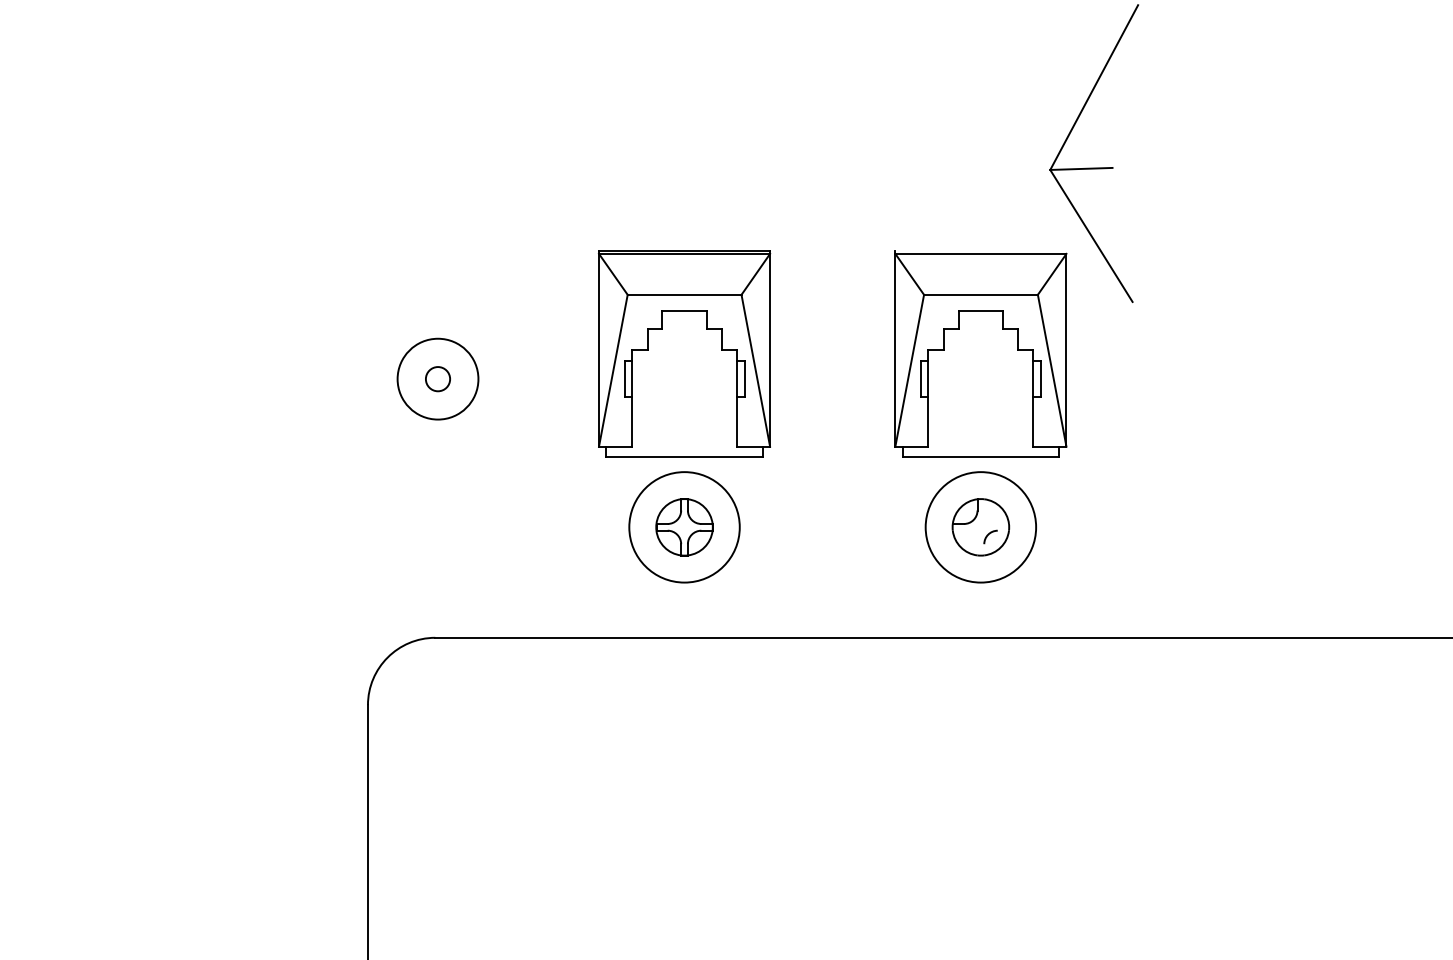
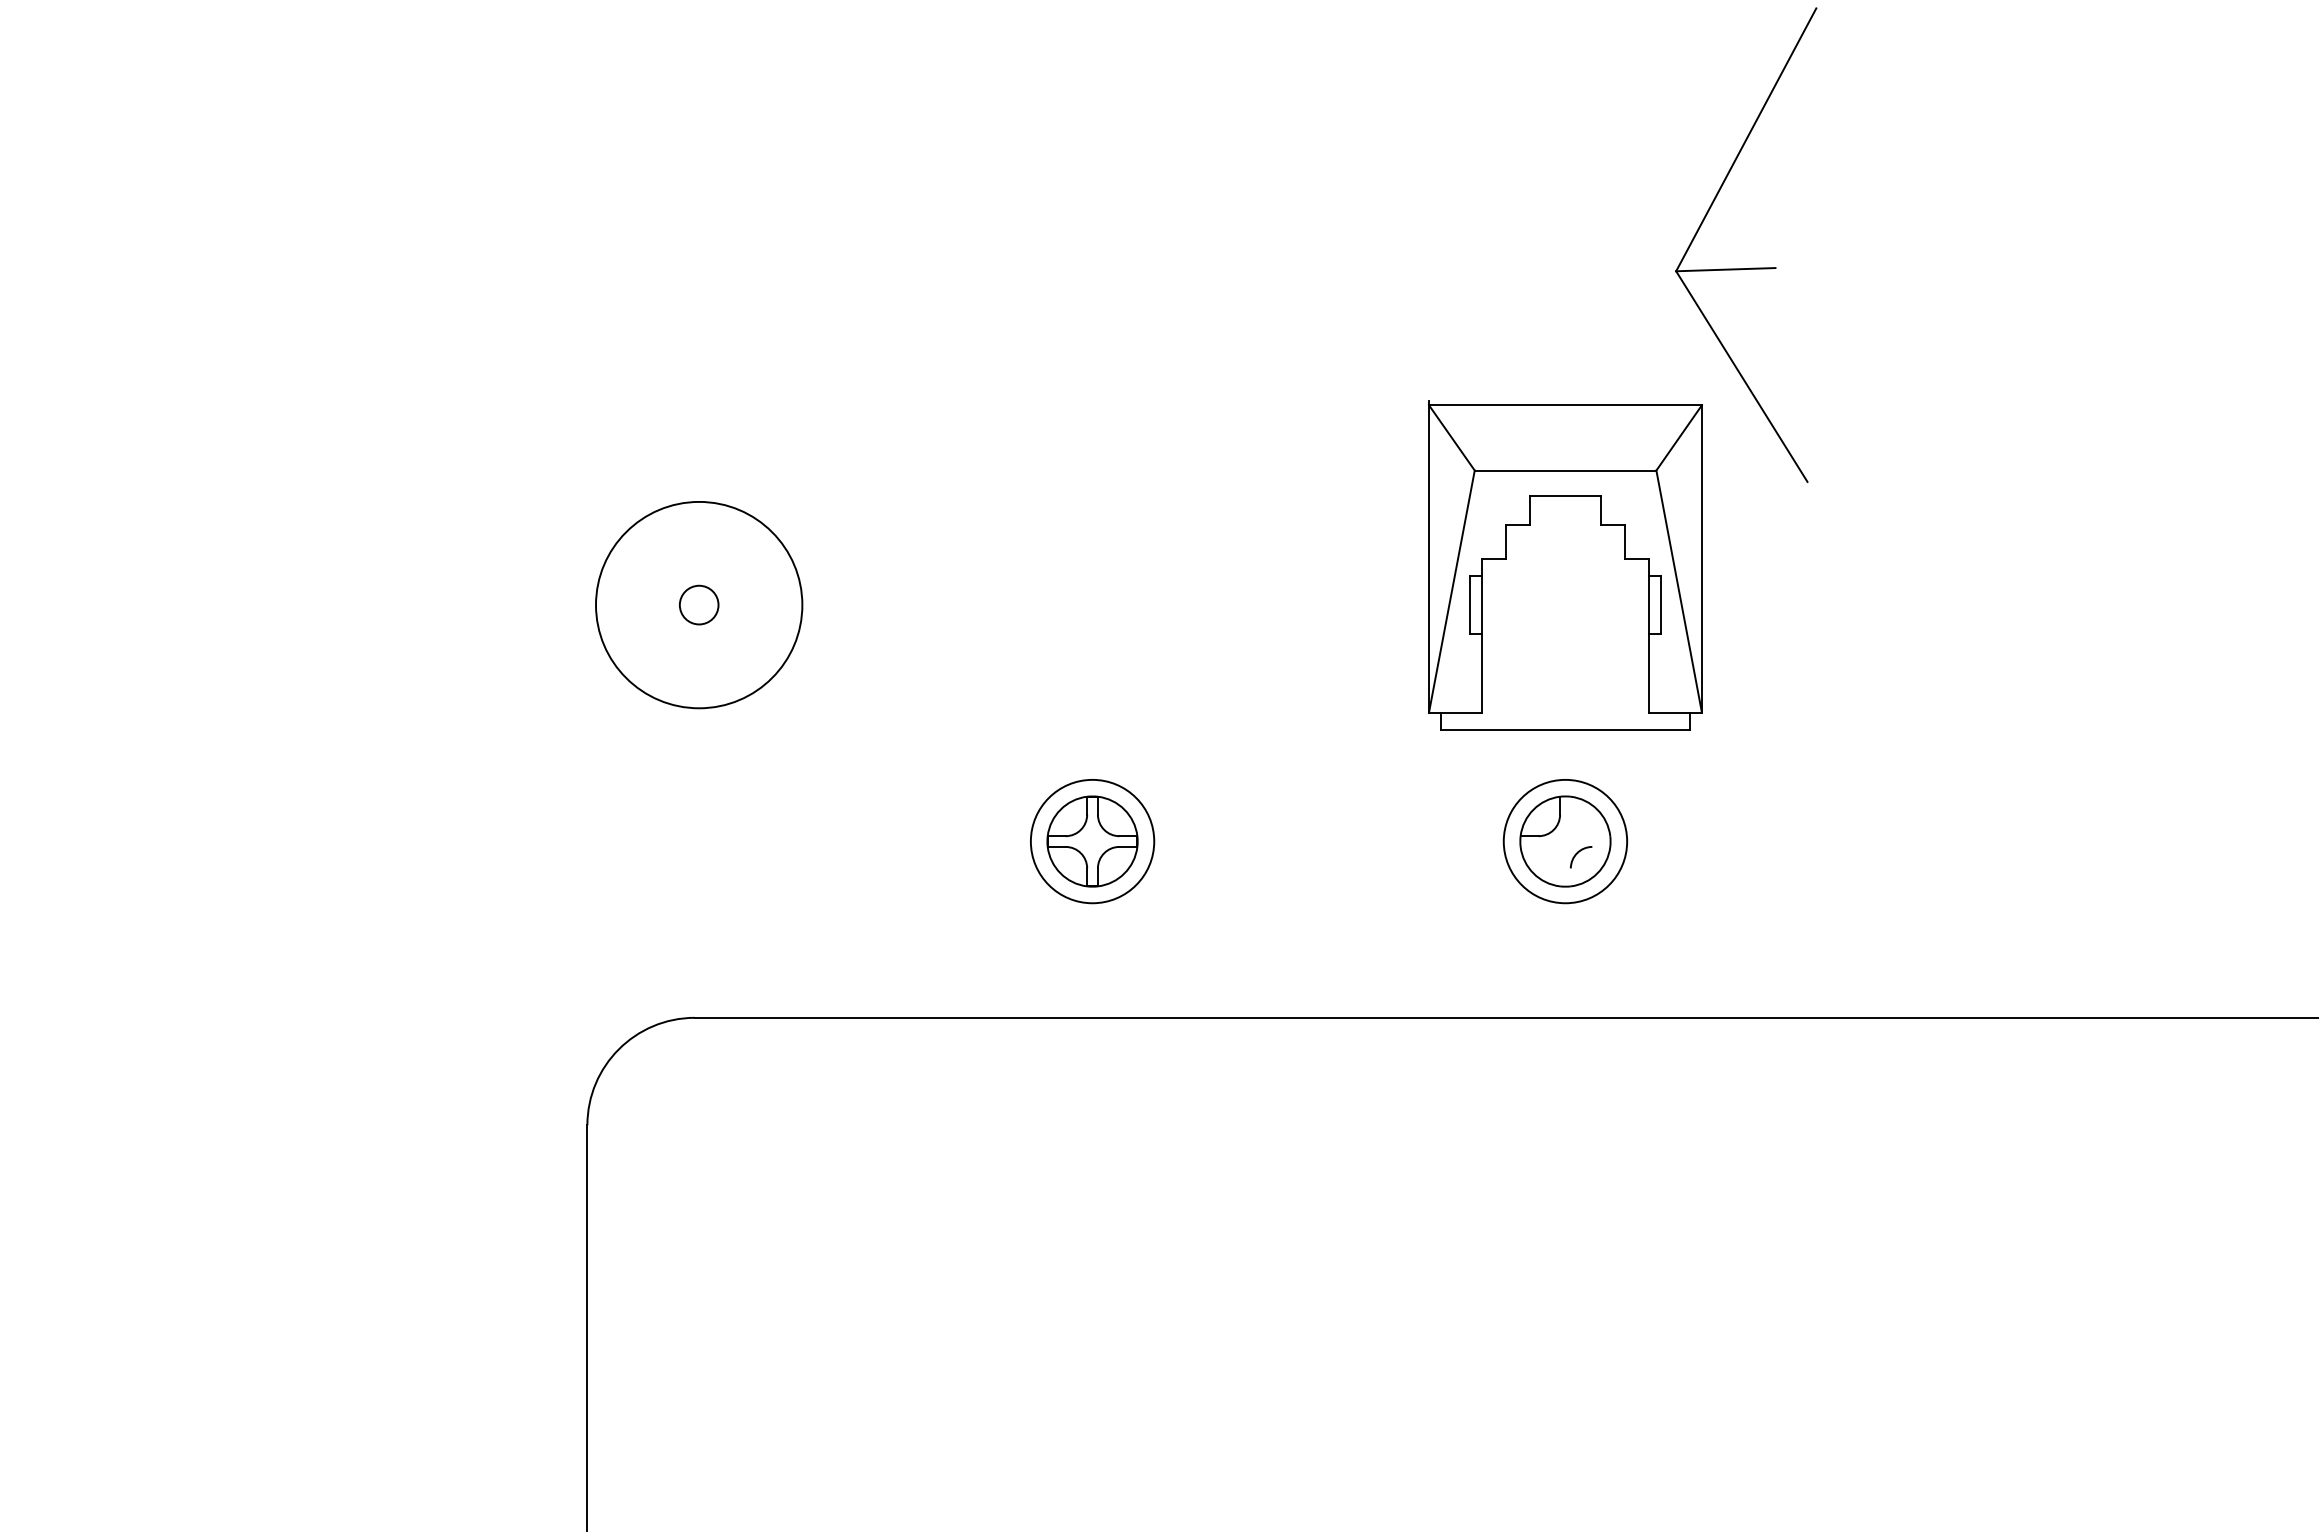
part: (684, 353) -> (1092, 564), removed
circle: (437, 378) -> (698, 604), size x1.6
circle: (684, 527) -> (1092, 841), size x0.7
circle: (980, 527) -> (1564, 841), size x0.7

